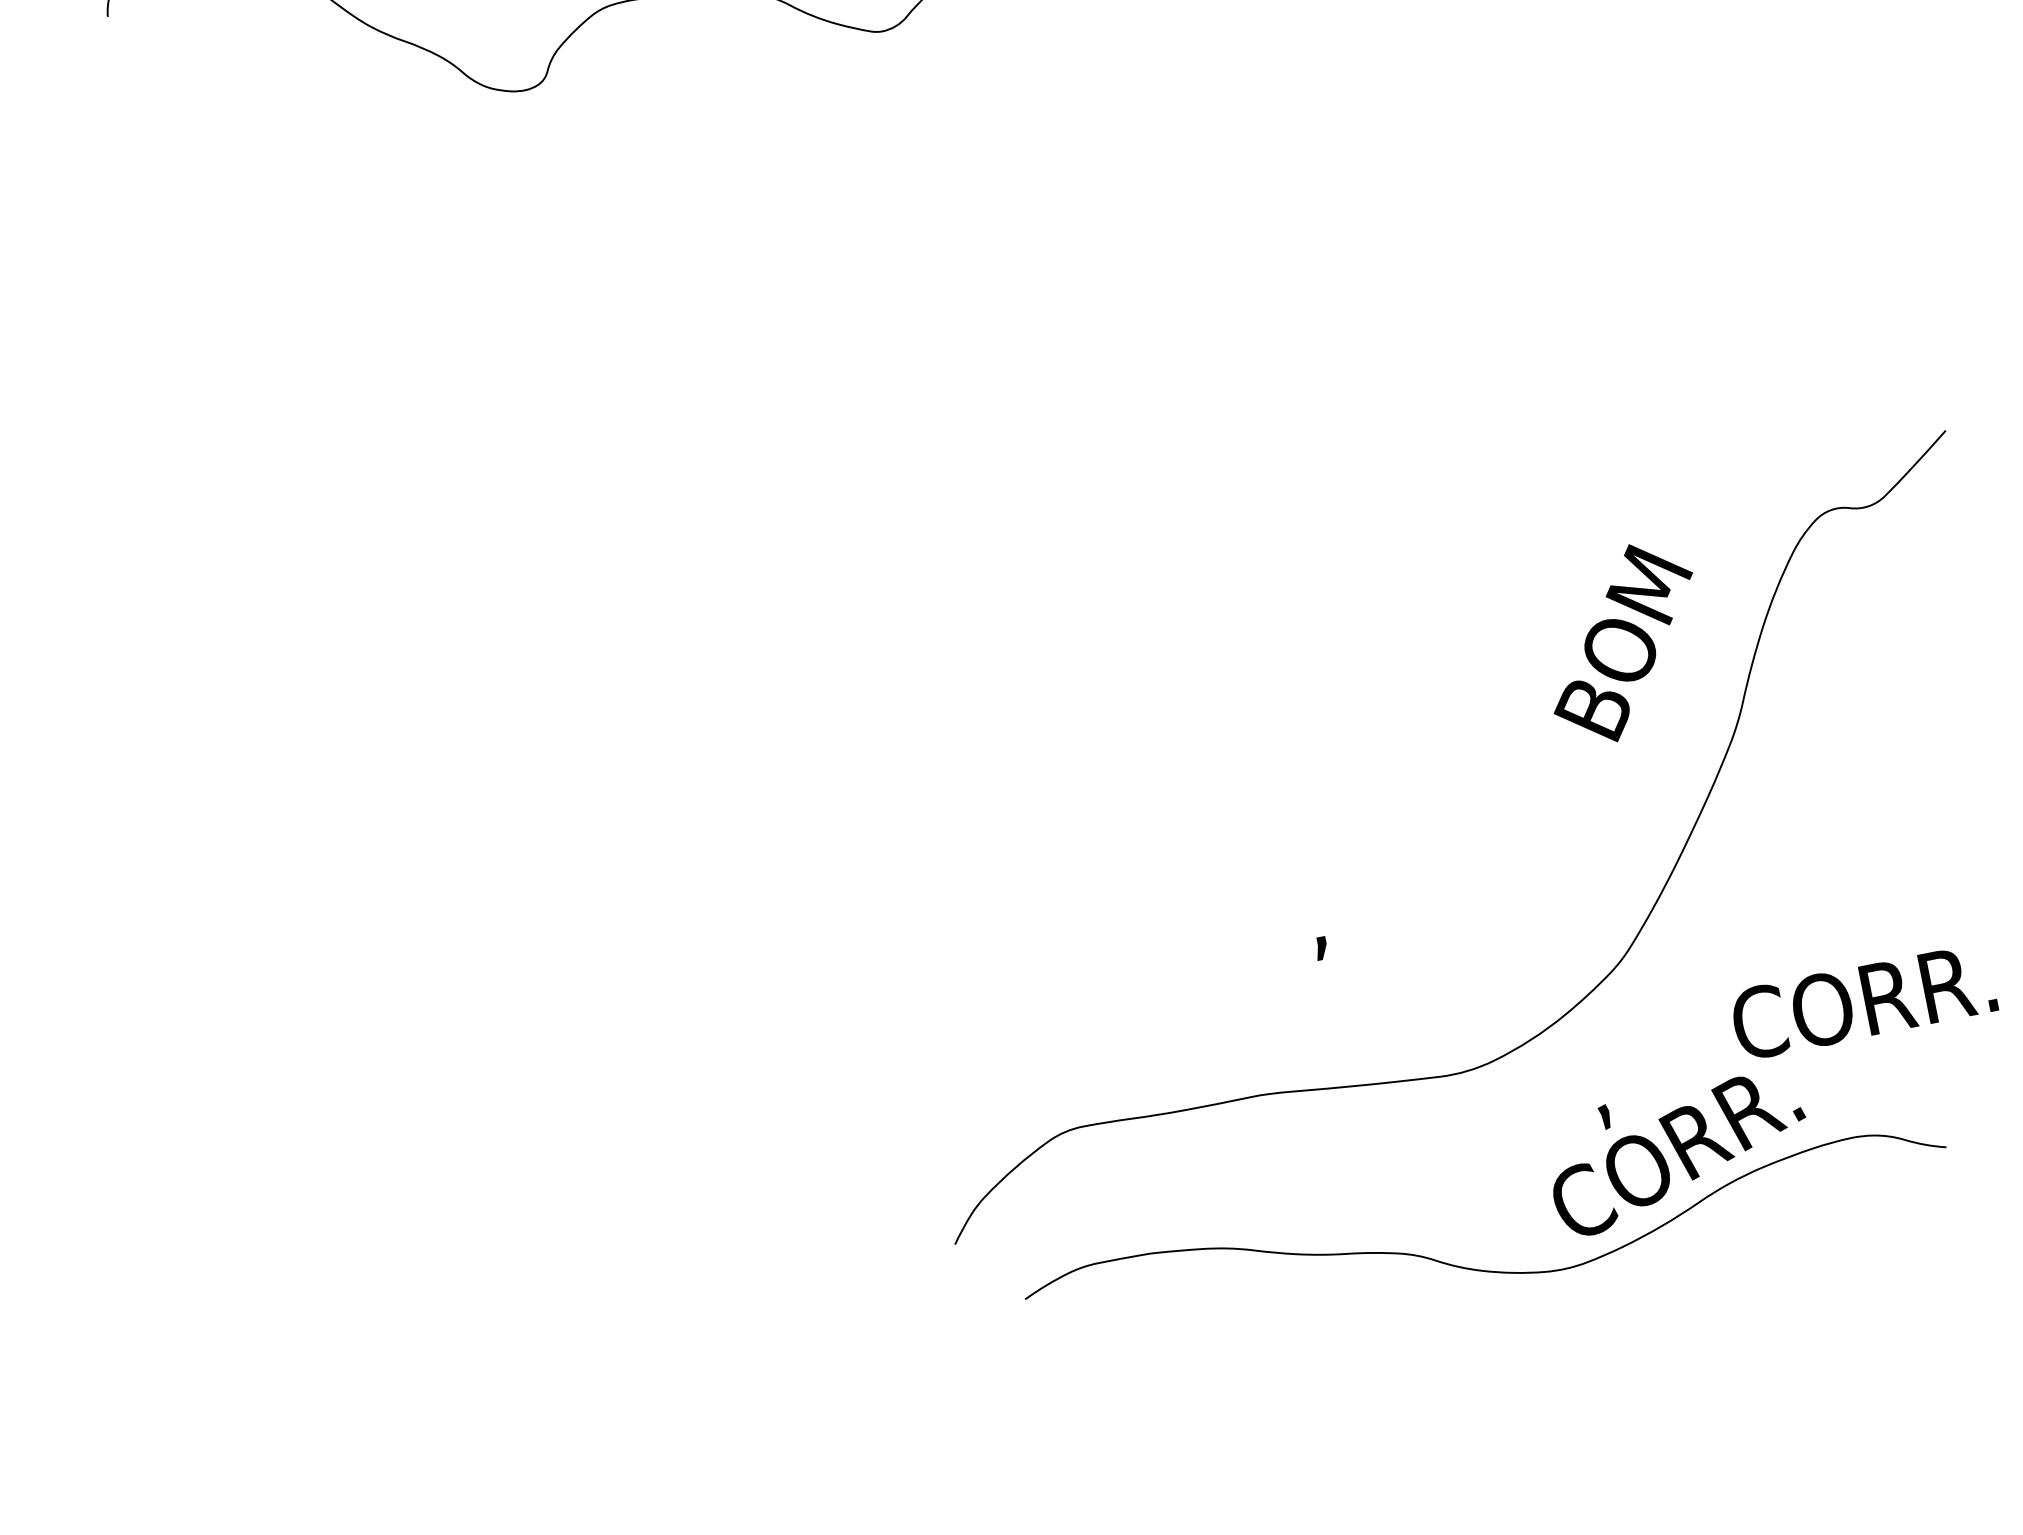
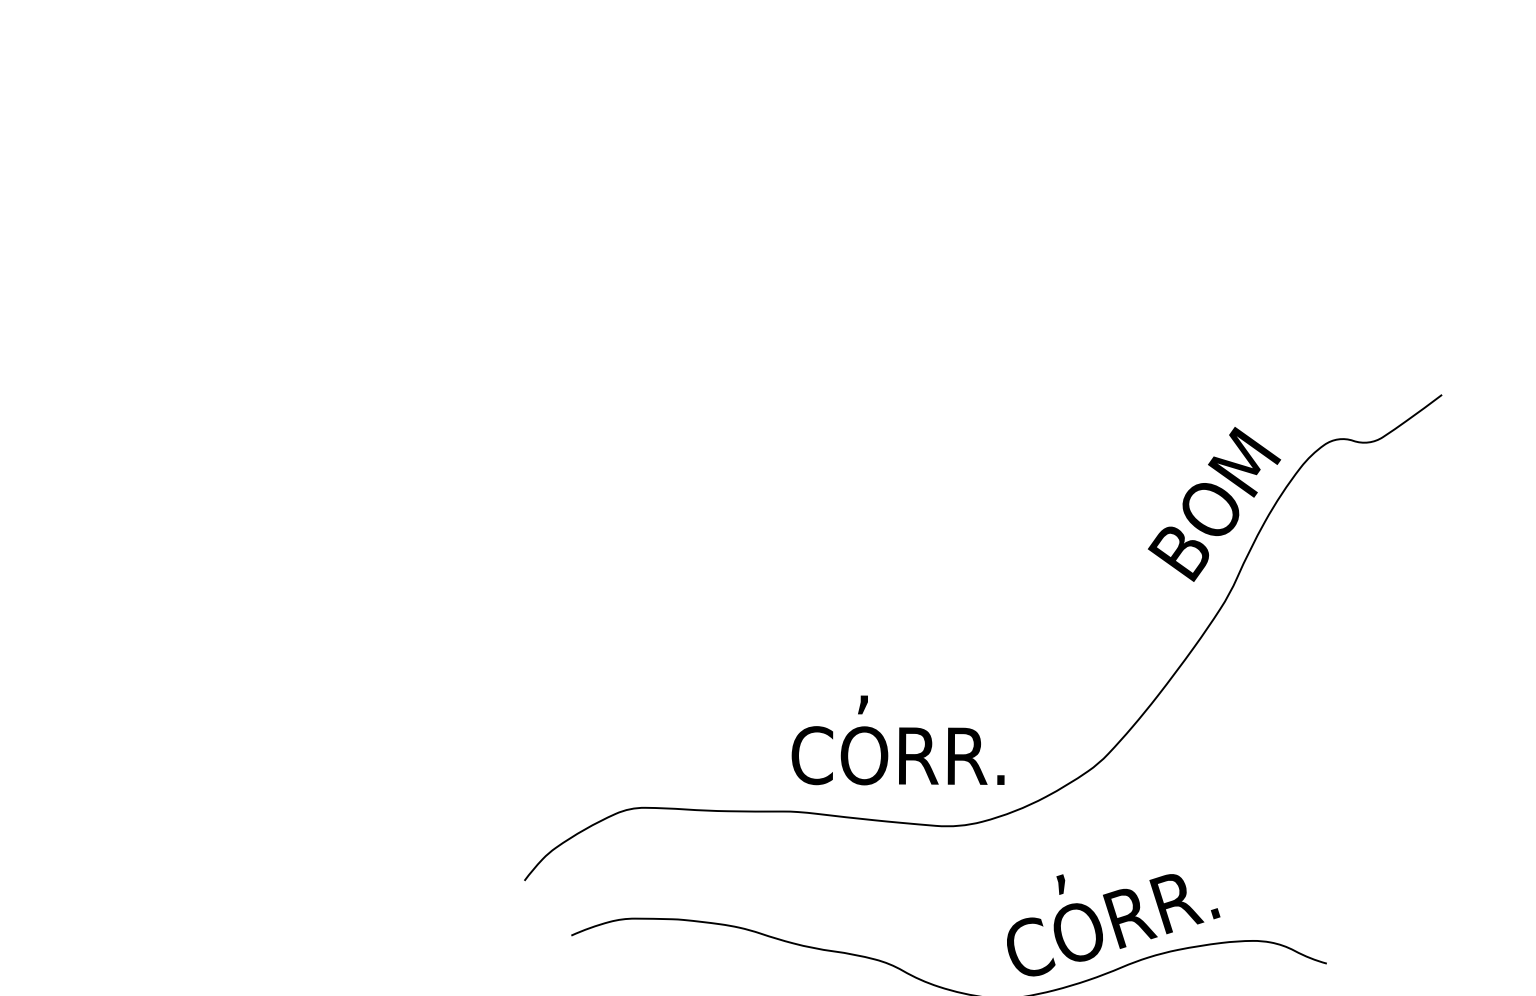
text: (1622, 643) -> (1213, 504), moved
text: (1866, 1003) -> (900, 757), moved

